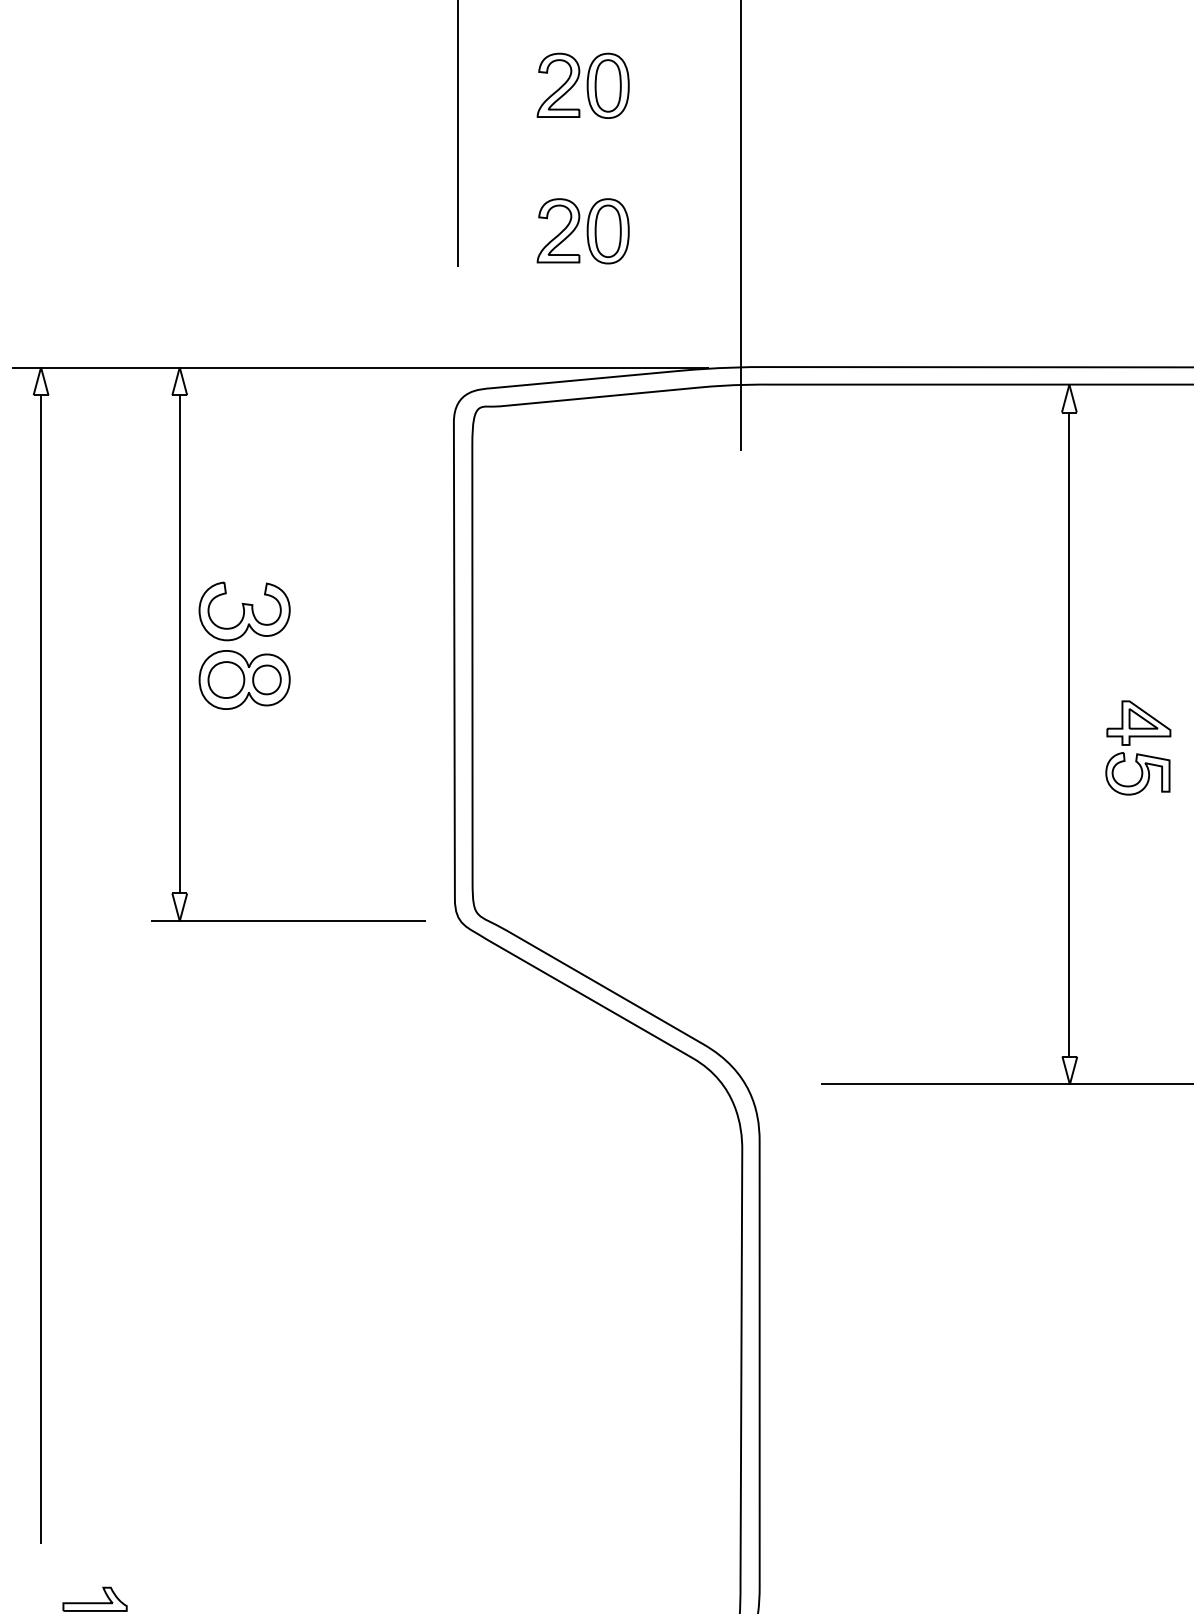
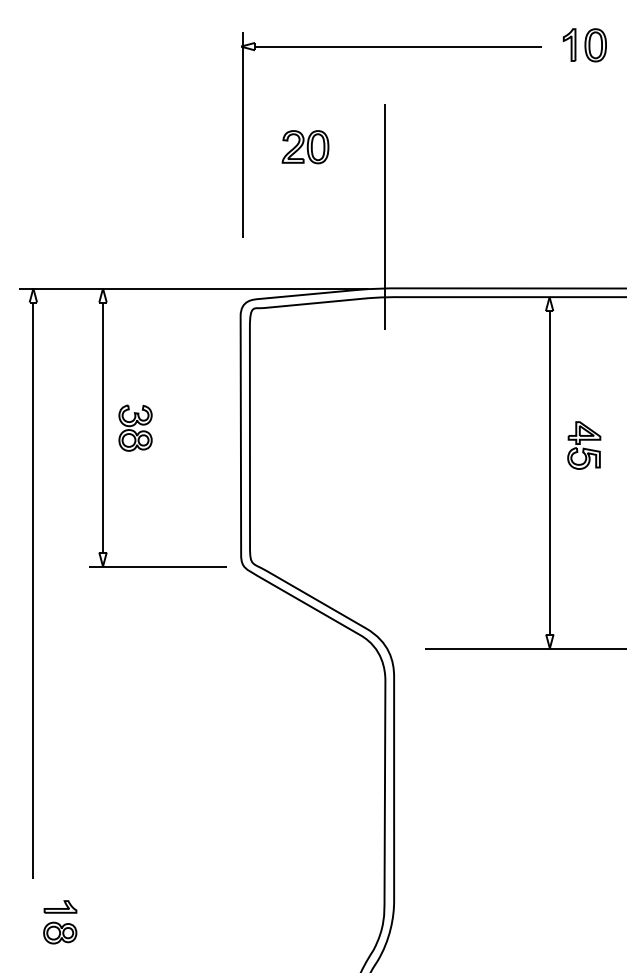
part: (583, 231) -> (305, 220), removed
part: (244, 644) -> (135, 427), size x0.71
part: (1138, 747) -> (584, 445), moved

